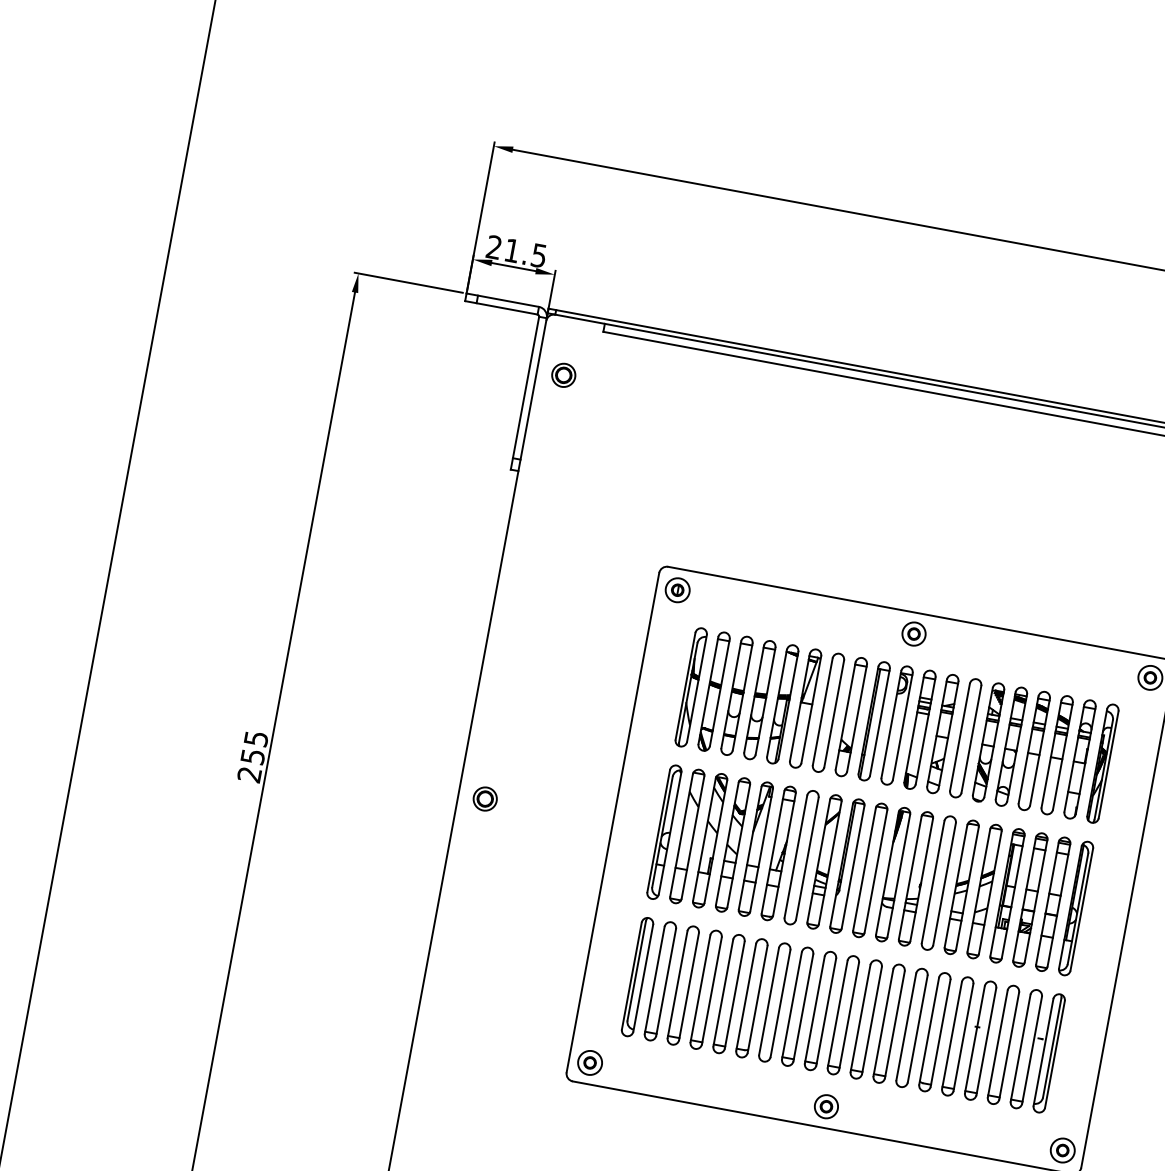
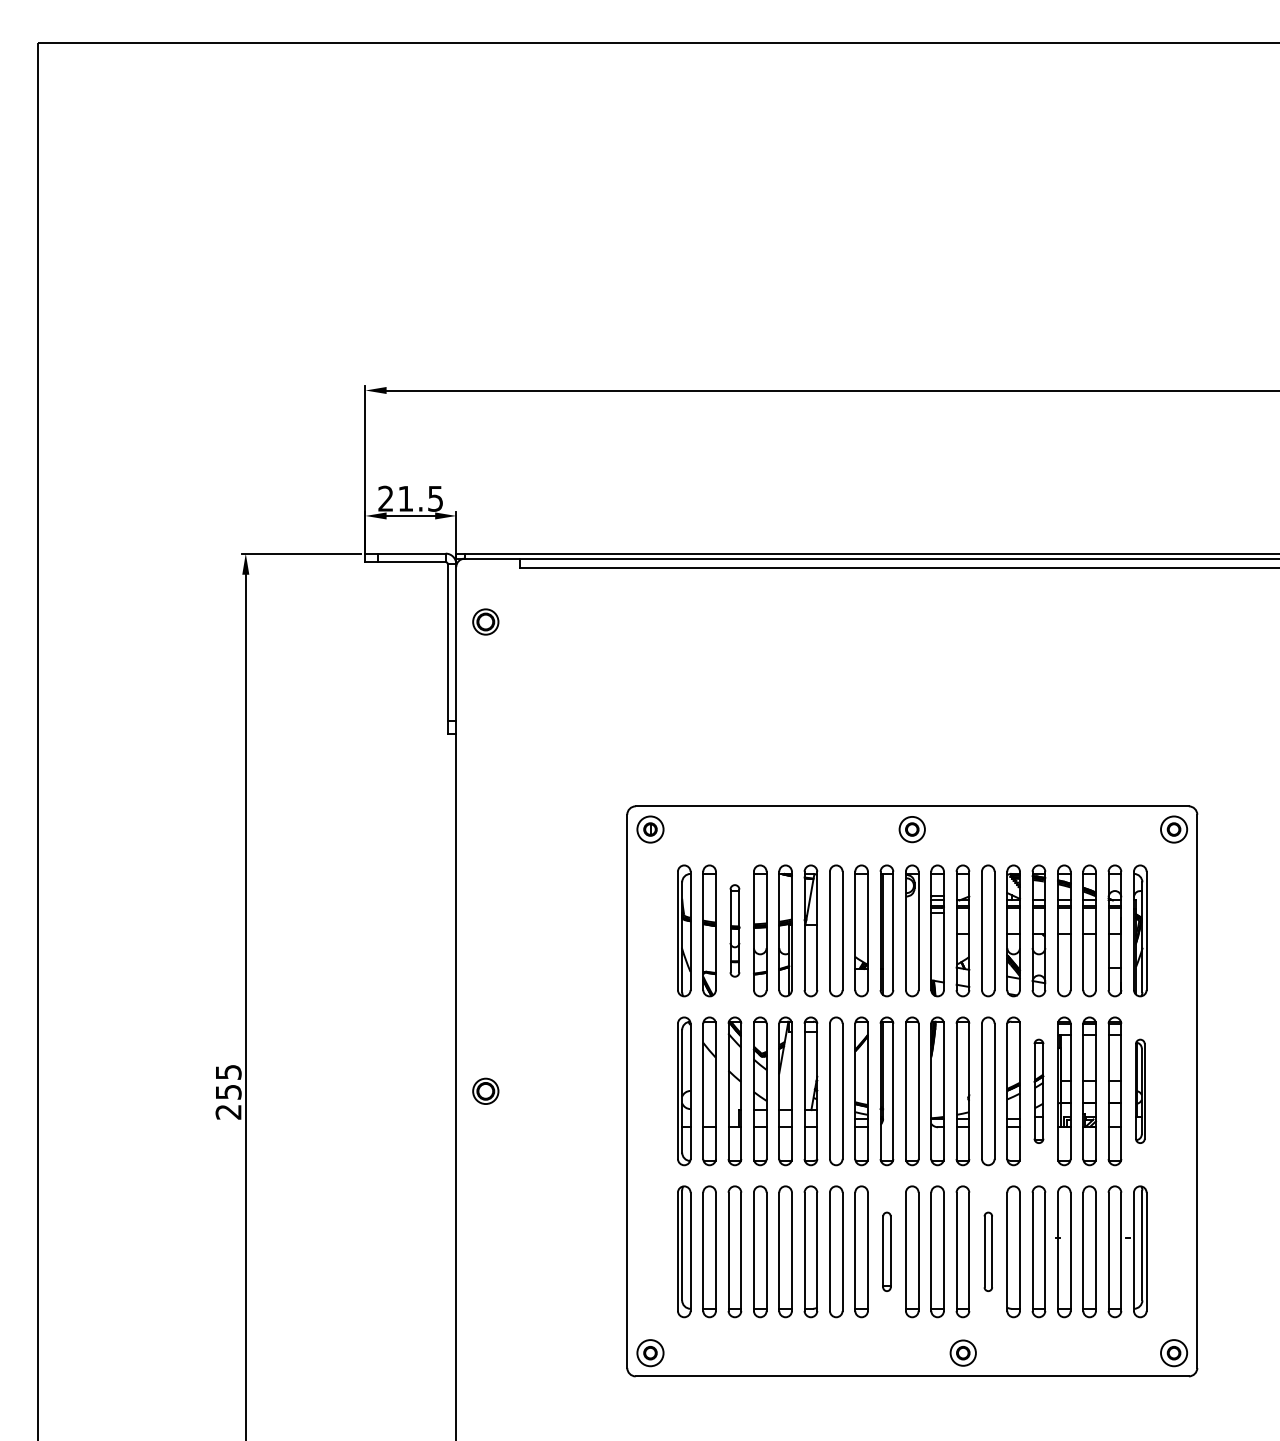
part: (736, 695) -> (734, 930), size x0.7
part: (984, 891) -> (1038, 1091), size x0.7
part: (1076, 908) -> (1140, 1091), size x0.7
part: (820, 1010) -> (886, 1251), size x0.6
part: (912, 1027) -> (988, 1251), size x0.6
part: (825, 1106) -> (962, 1352), moved

